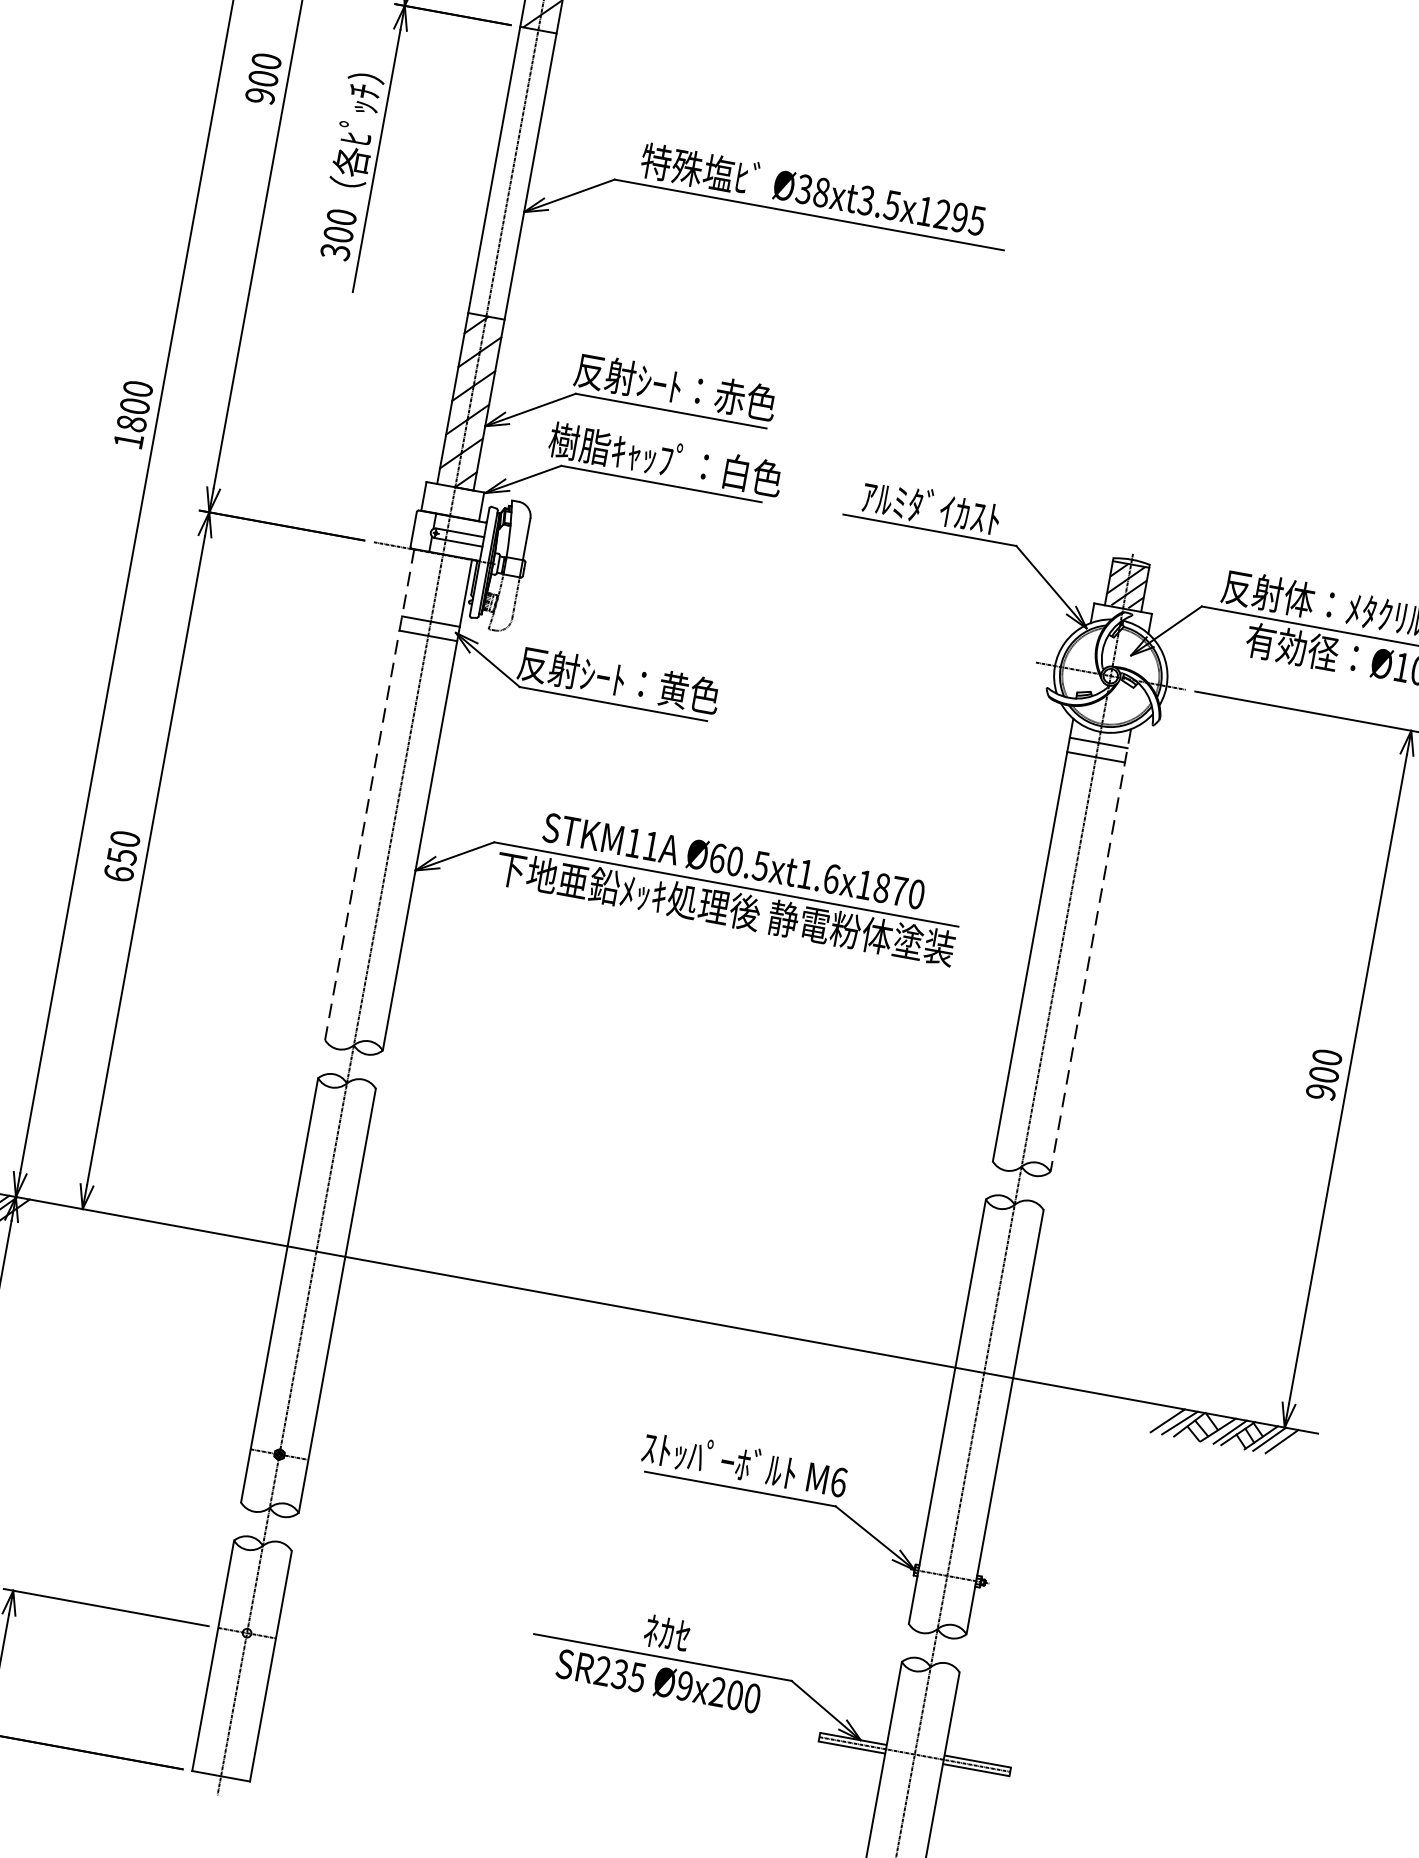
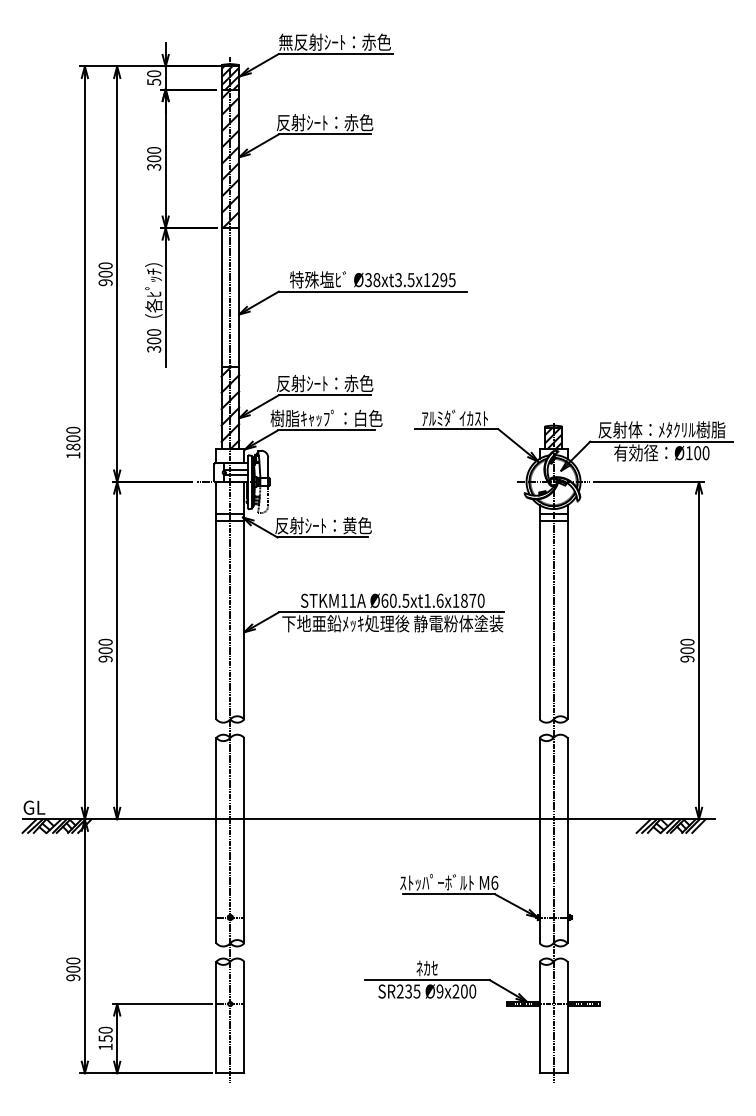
line: (369, 794) -> (216, 600), dashed -> solid
text: (120, 864) -> (105, 654), 650 -> 900
line: (1090, 950) -> (567, 612), dashed -> solid

